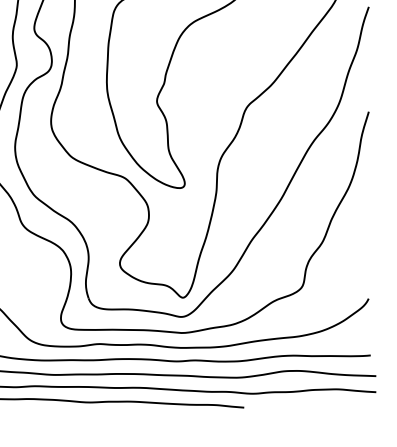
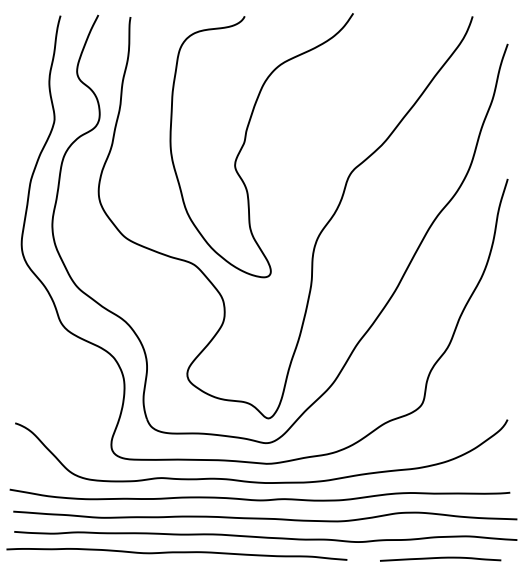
curve: (316, 406) -> (440, 558), added

